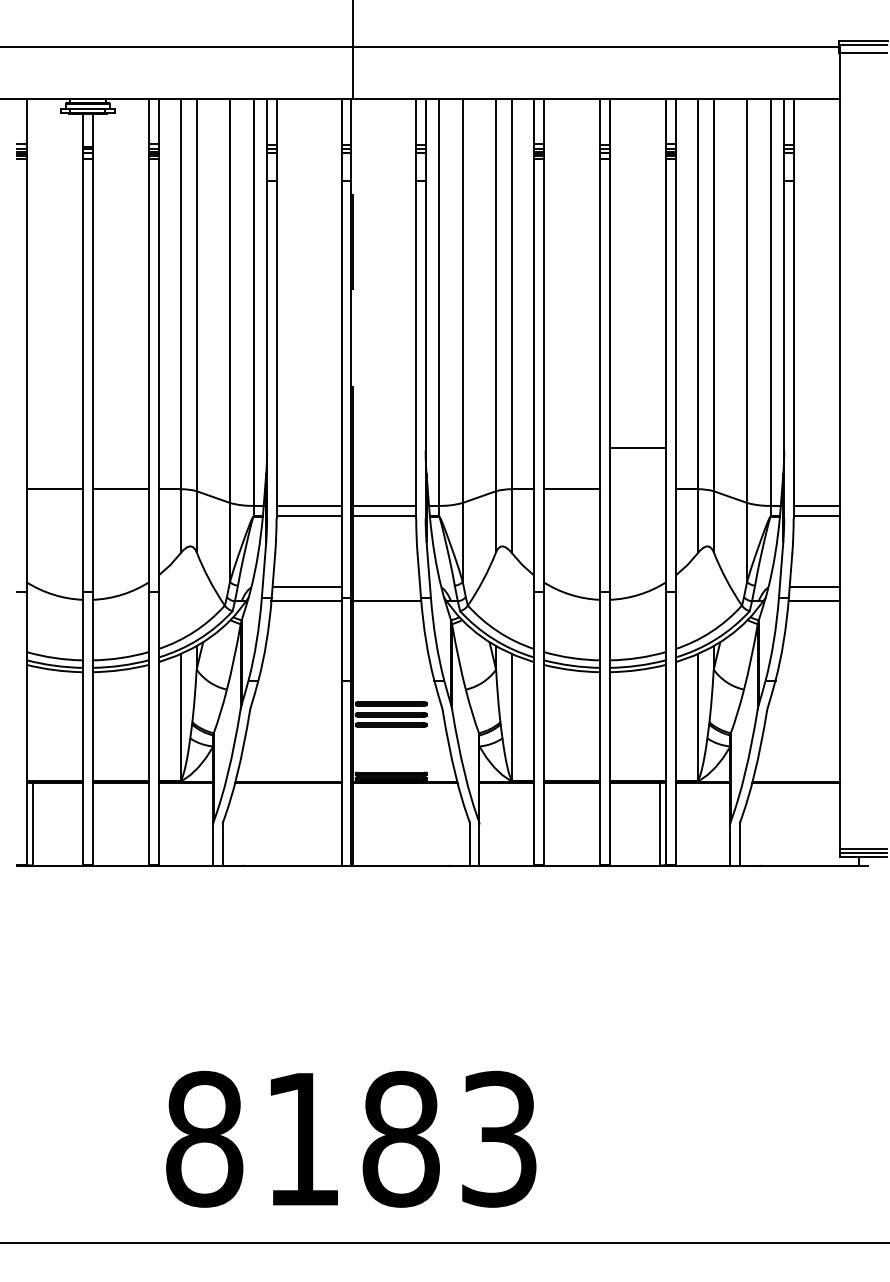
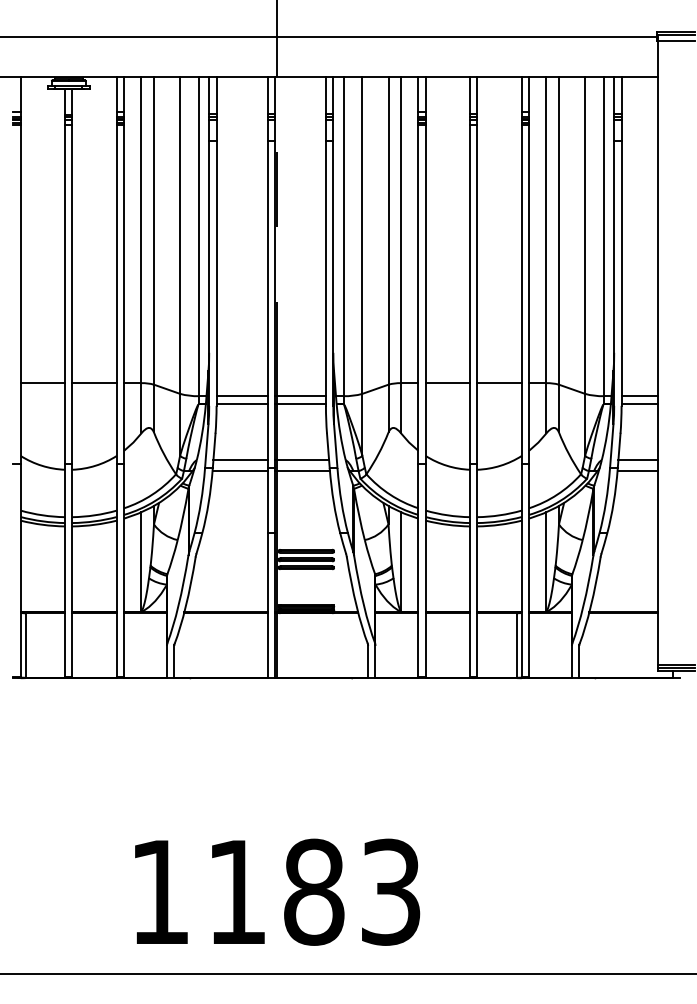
line: (637, 448) -> (499, 383), moved
line: (384, 586) -> (301, 459), added
text: (204, 1138) -> (160, 891), 8183 -> 1183

